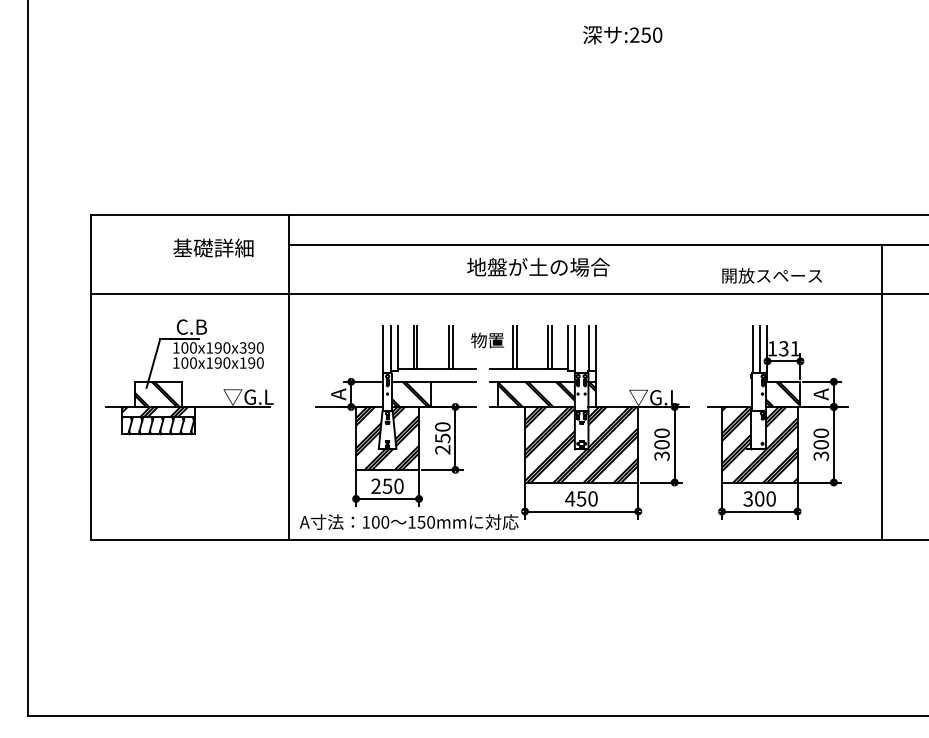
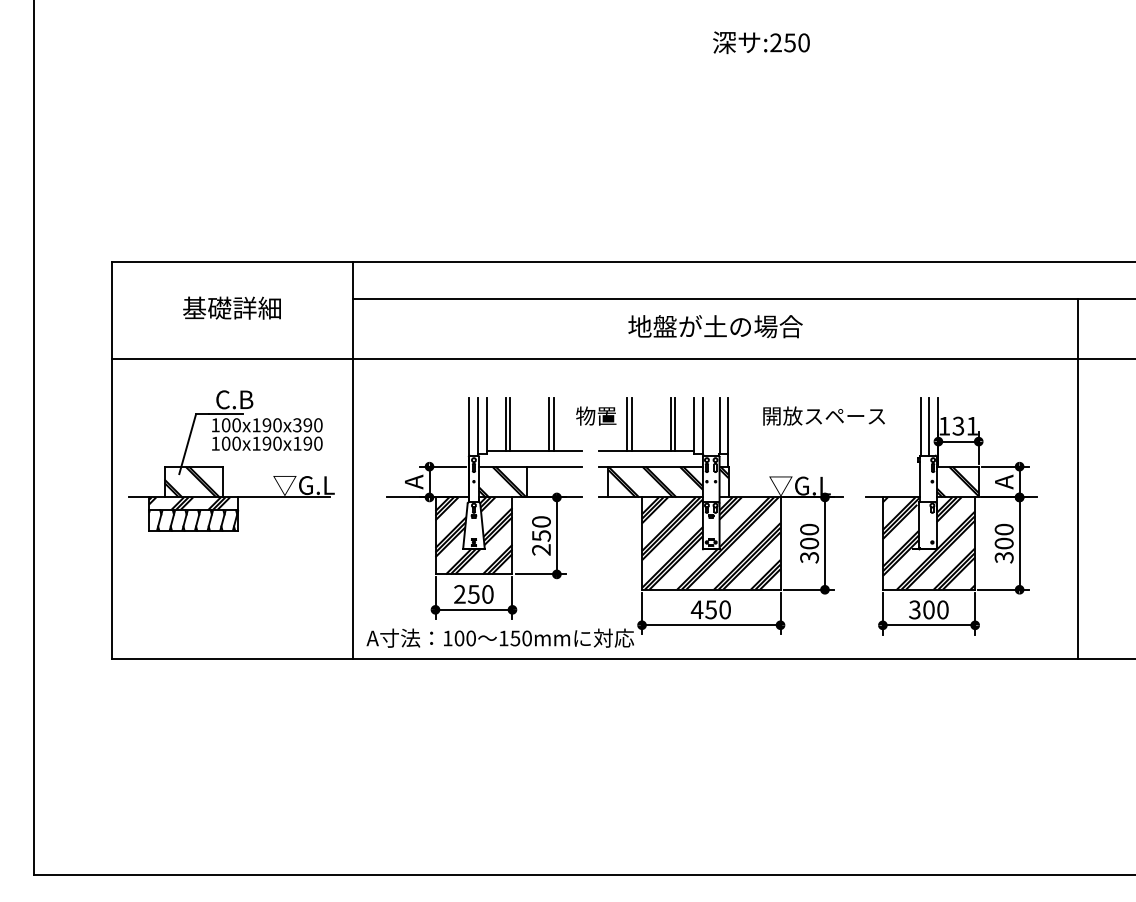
text: (212, 247) -> (231, 307), moved
text: (538, 267) -> (715, 326), moved
text: (771, 275) -> (823, 415), moved

